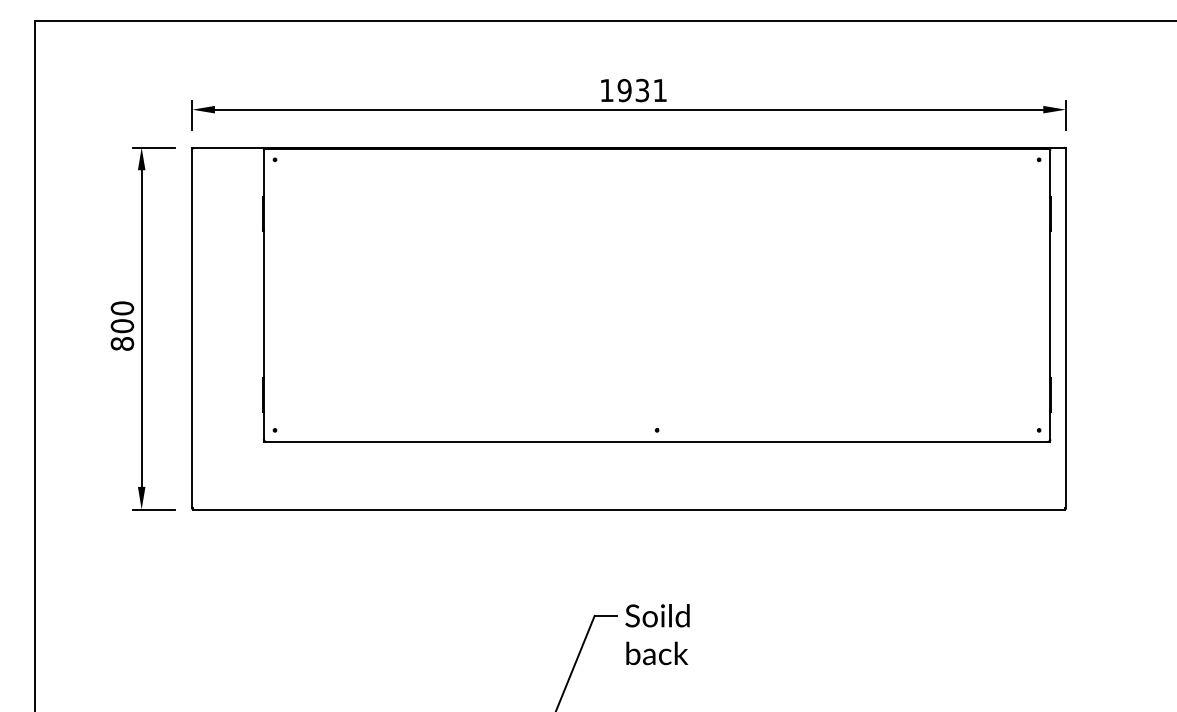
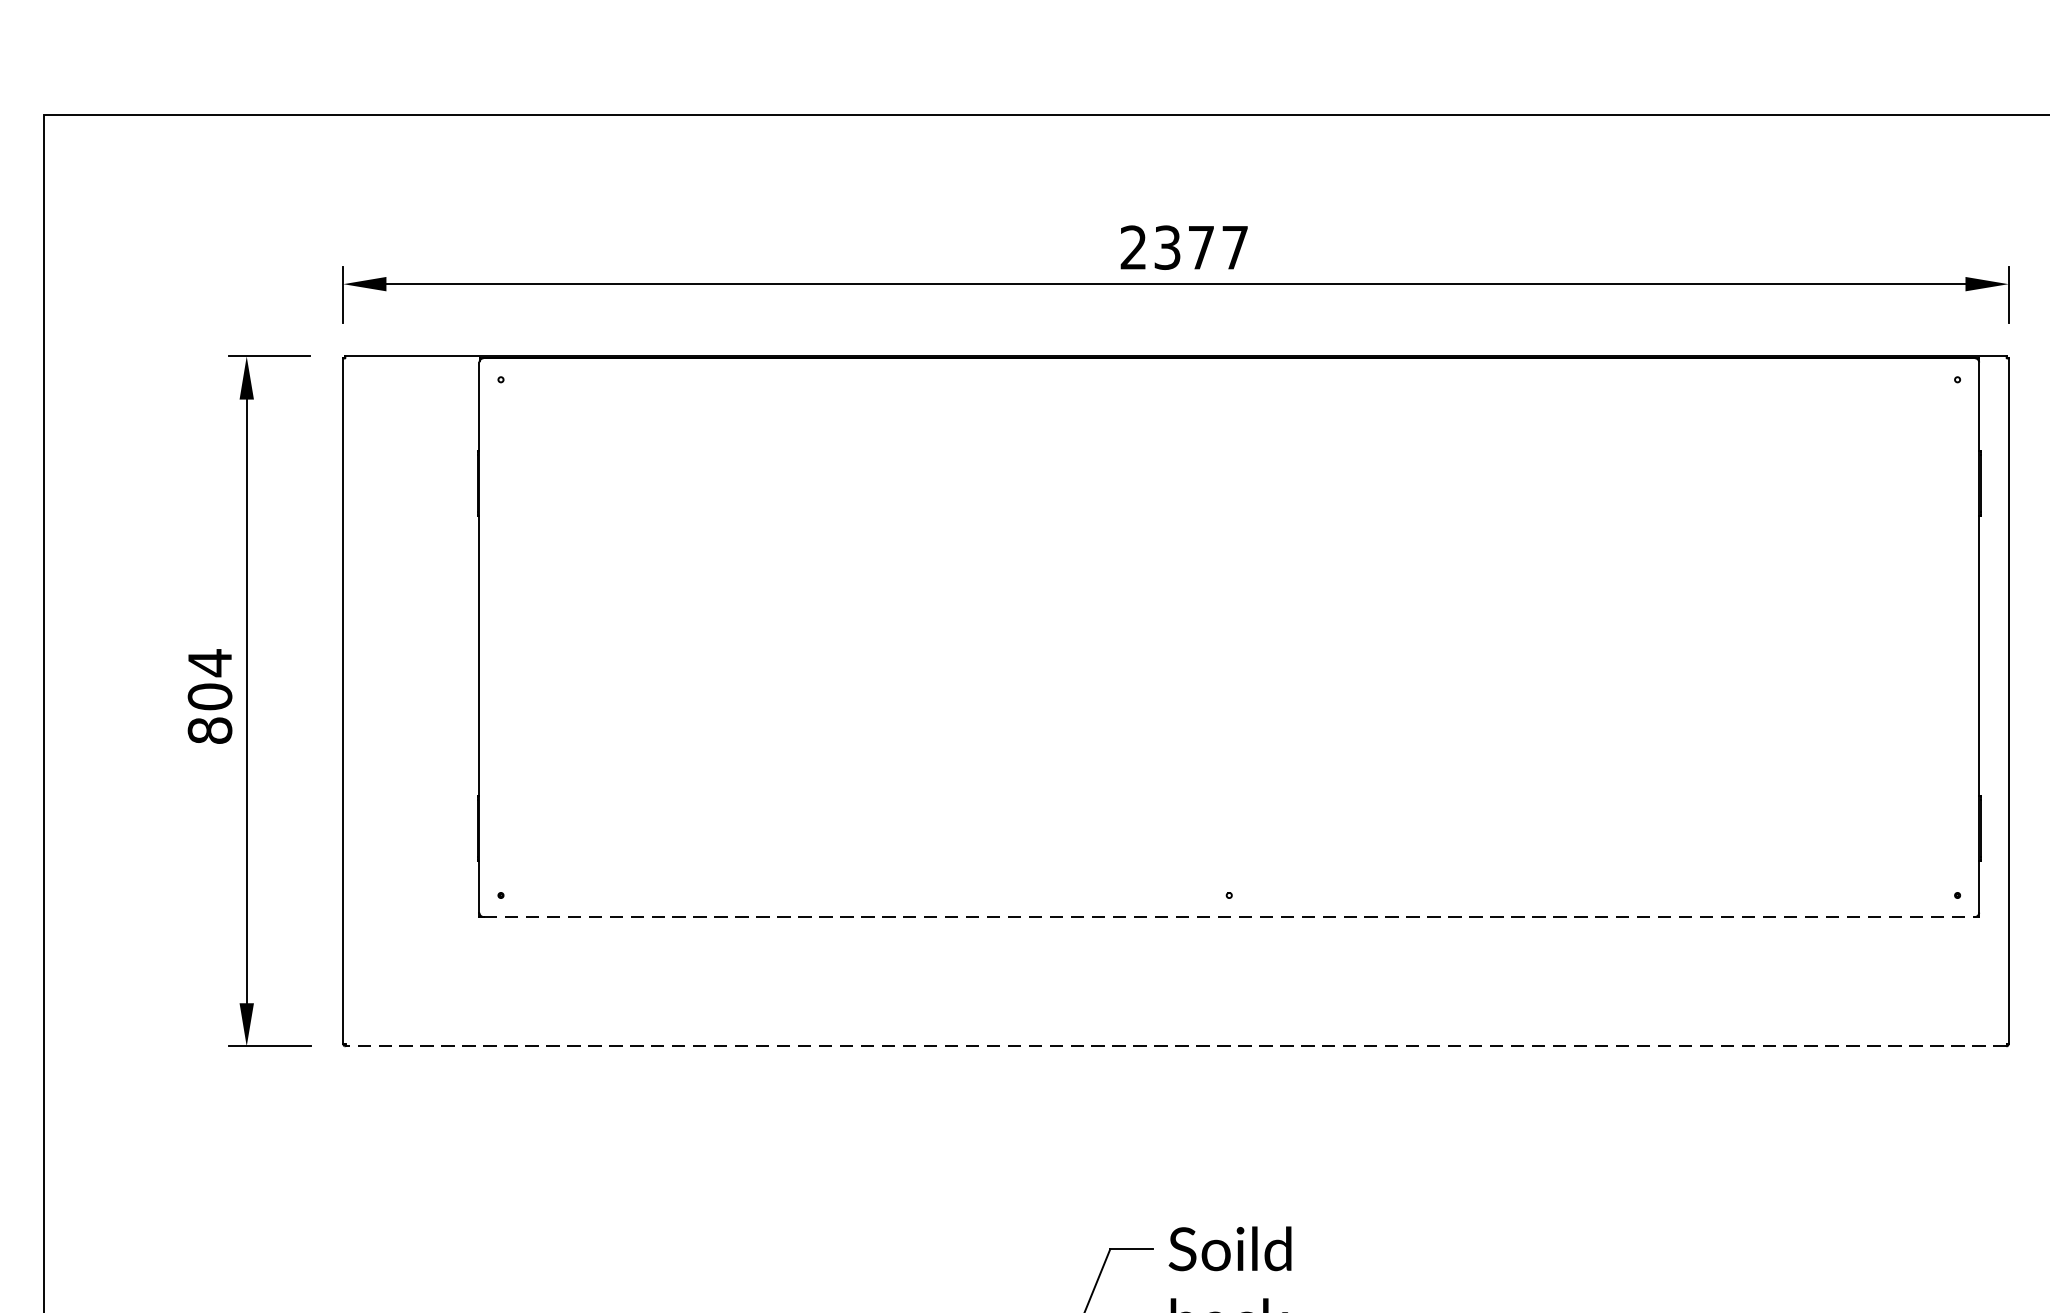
text: (633, 90) -> (1184, 247), 1931 -> 2377
text: (122, 308) -> (210, 663), 800 -> 804
line: (657, 441) -> (1230, 916), solid -> dashed
line: (629, 509) -> (1176, 1046), solid -> dashed

